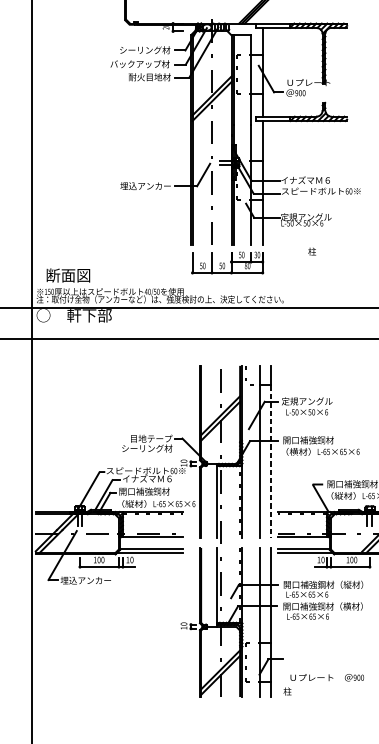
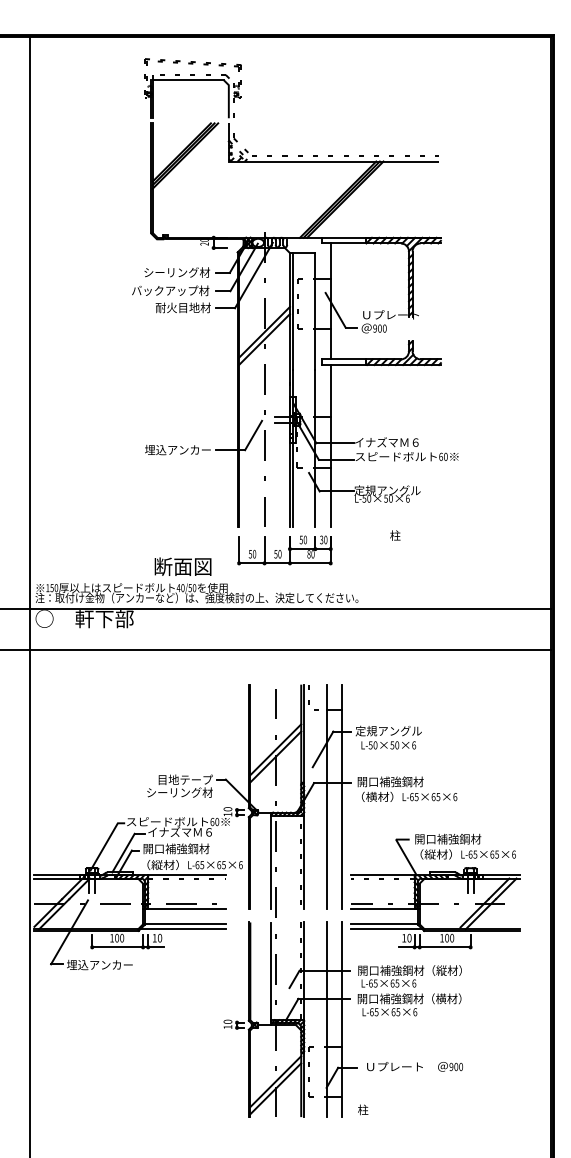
text: (67, 275) -> (182, 566), moved
line: (270, 462) -> (341, 810), dashed -> solid
text: (326, 677) -> (414, 1066), moved

